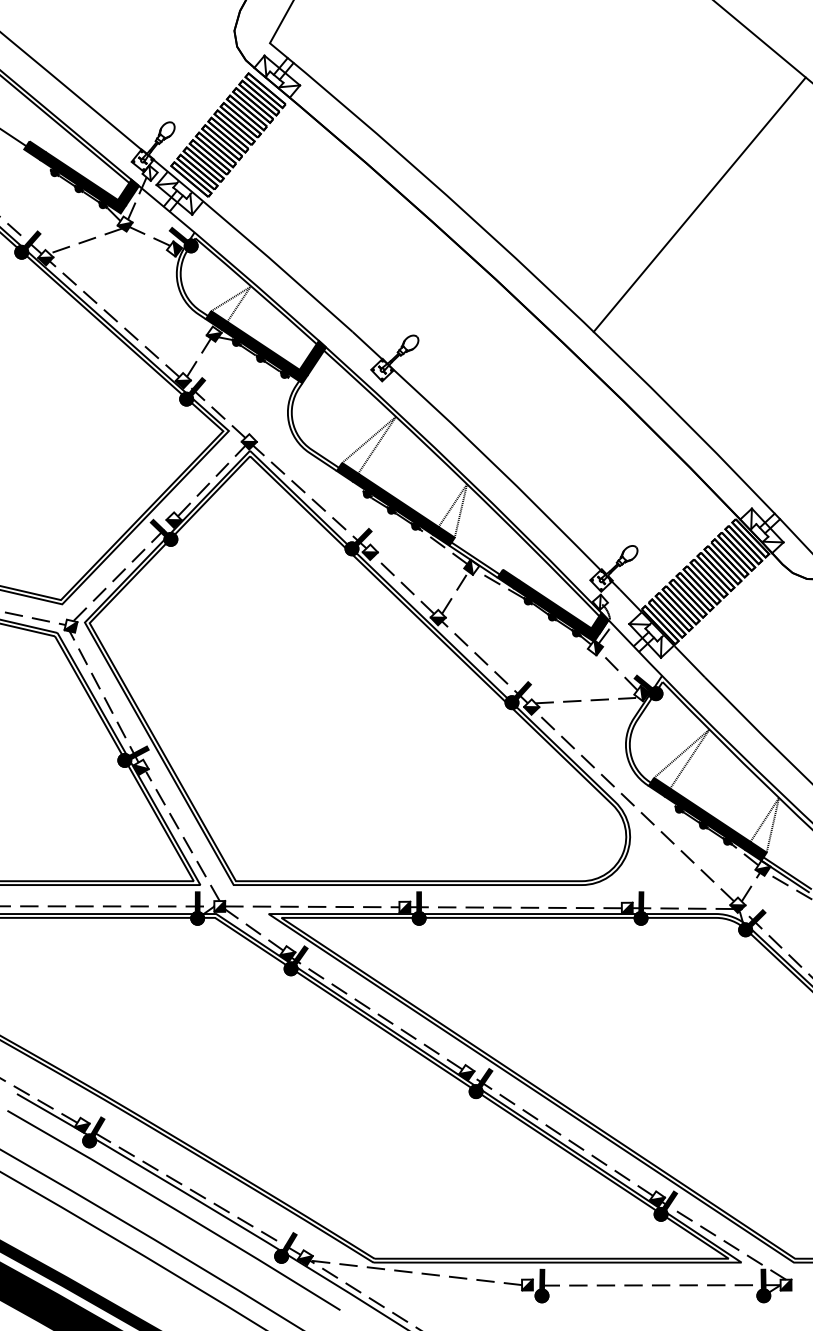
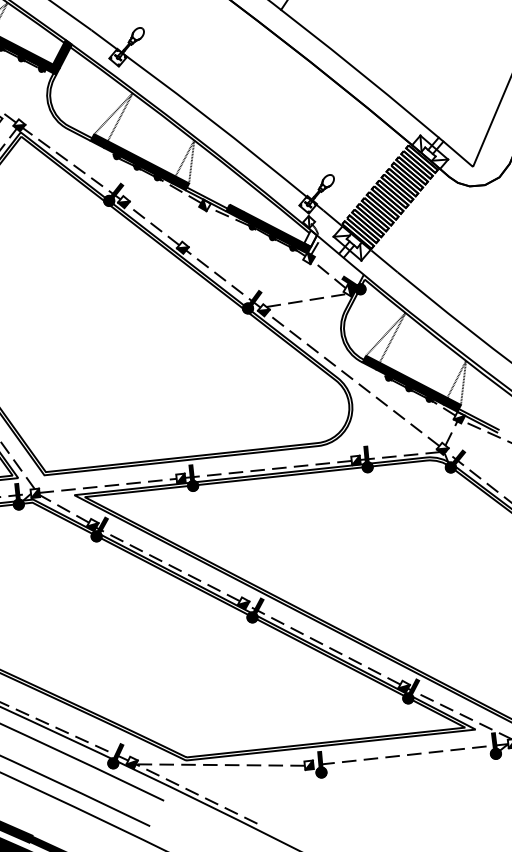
line: (455, 592) -> (194, 226), removed
fill: (599, 622) -> (310, 238), removed

